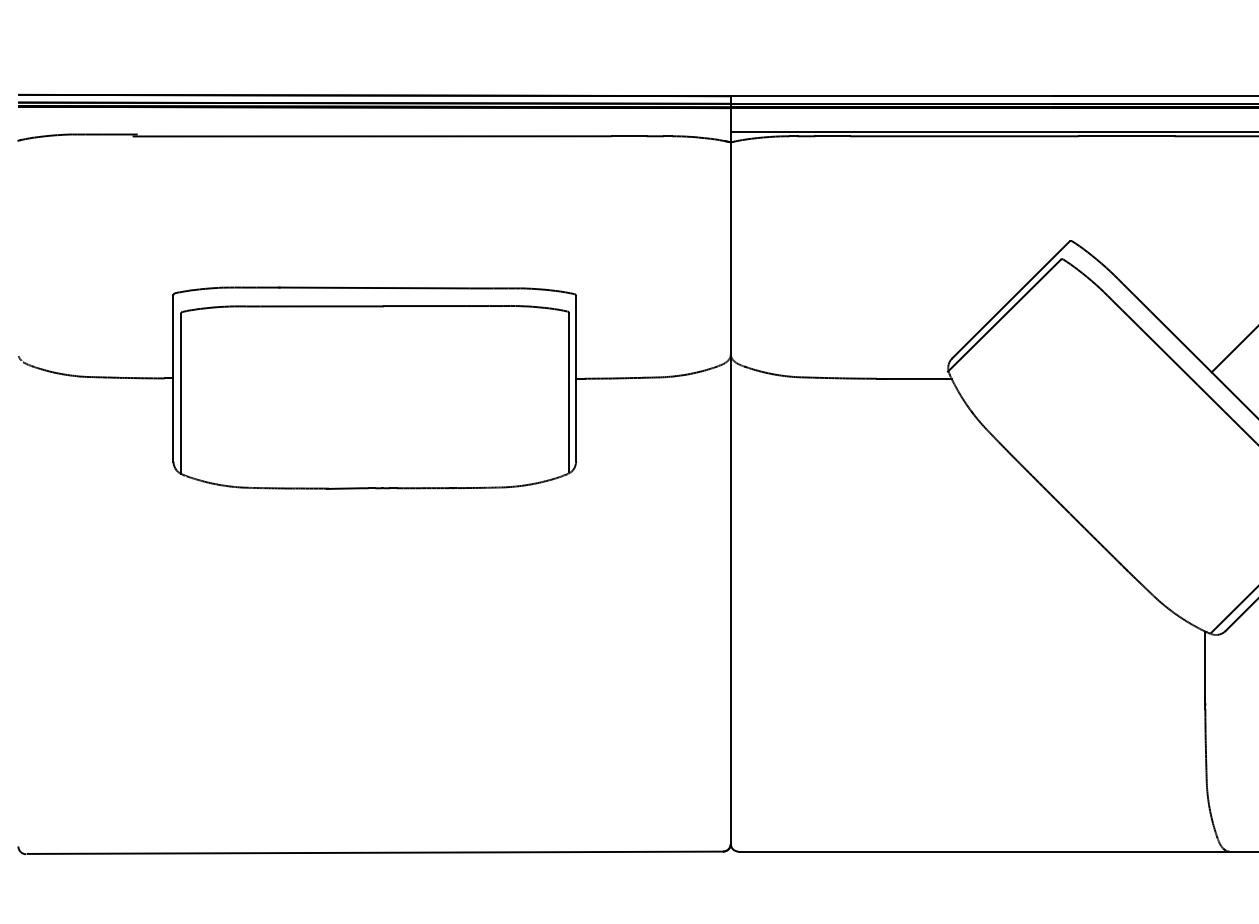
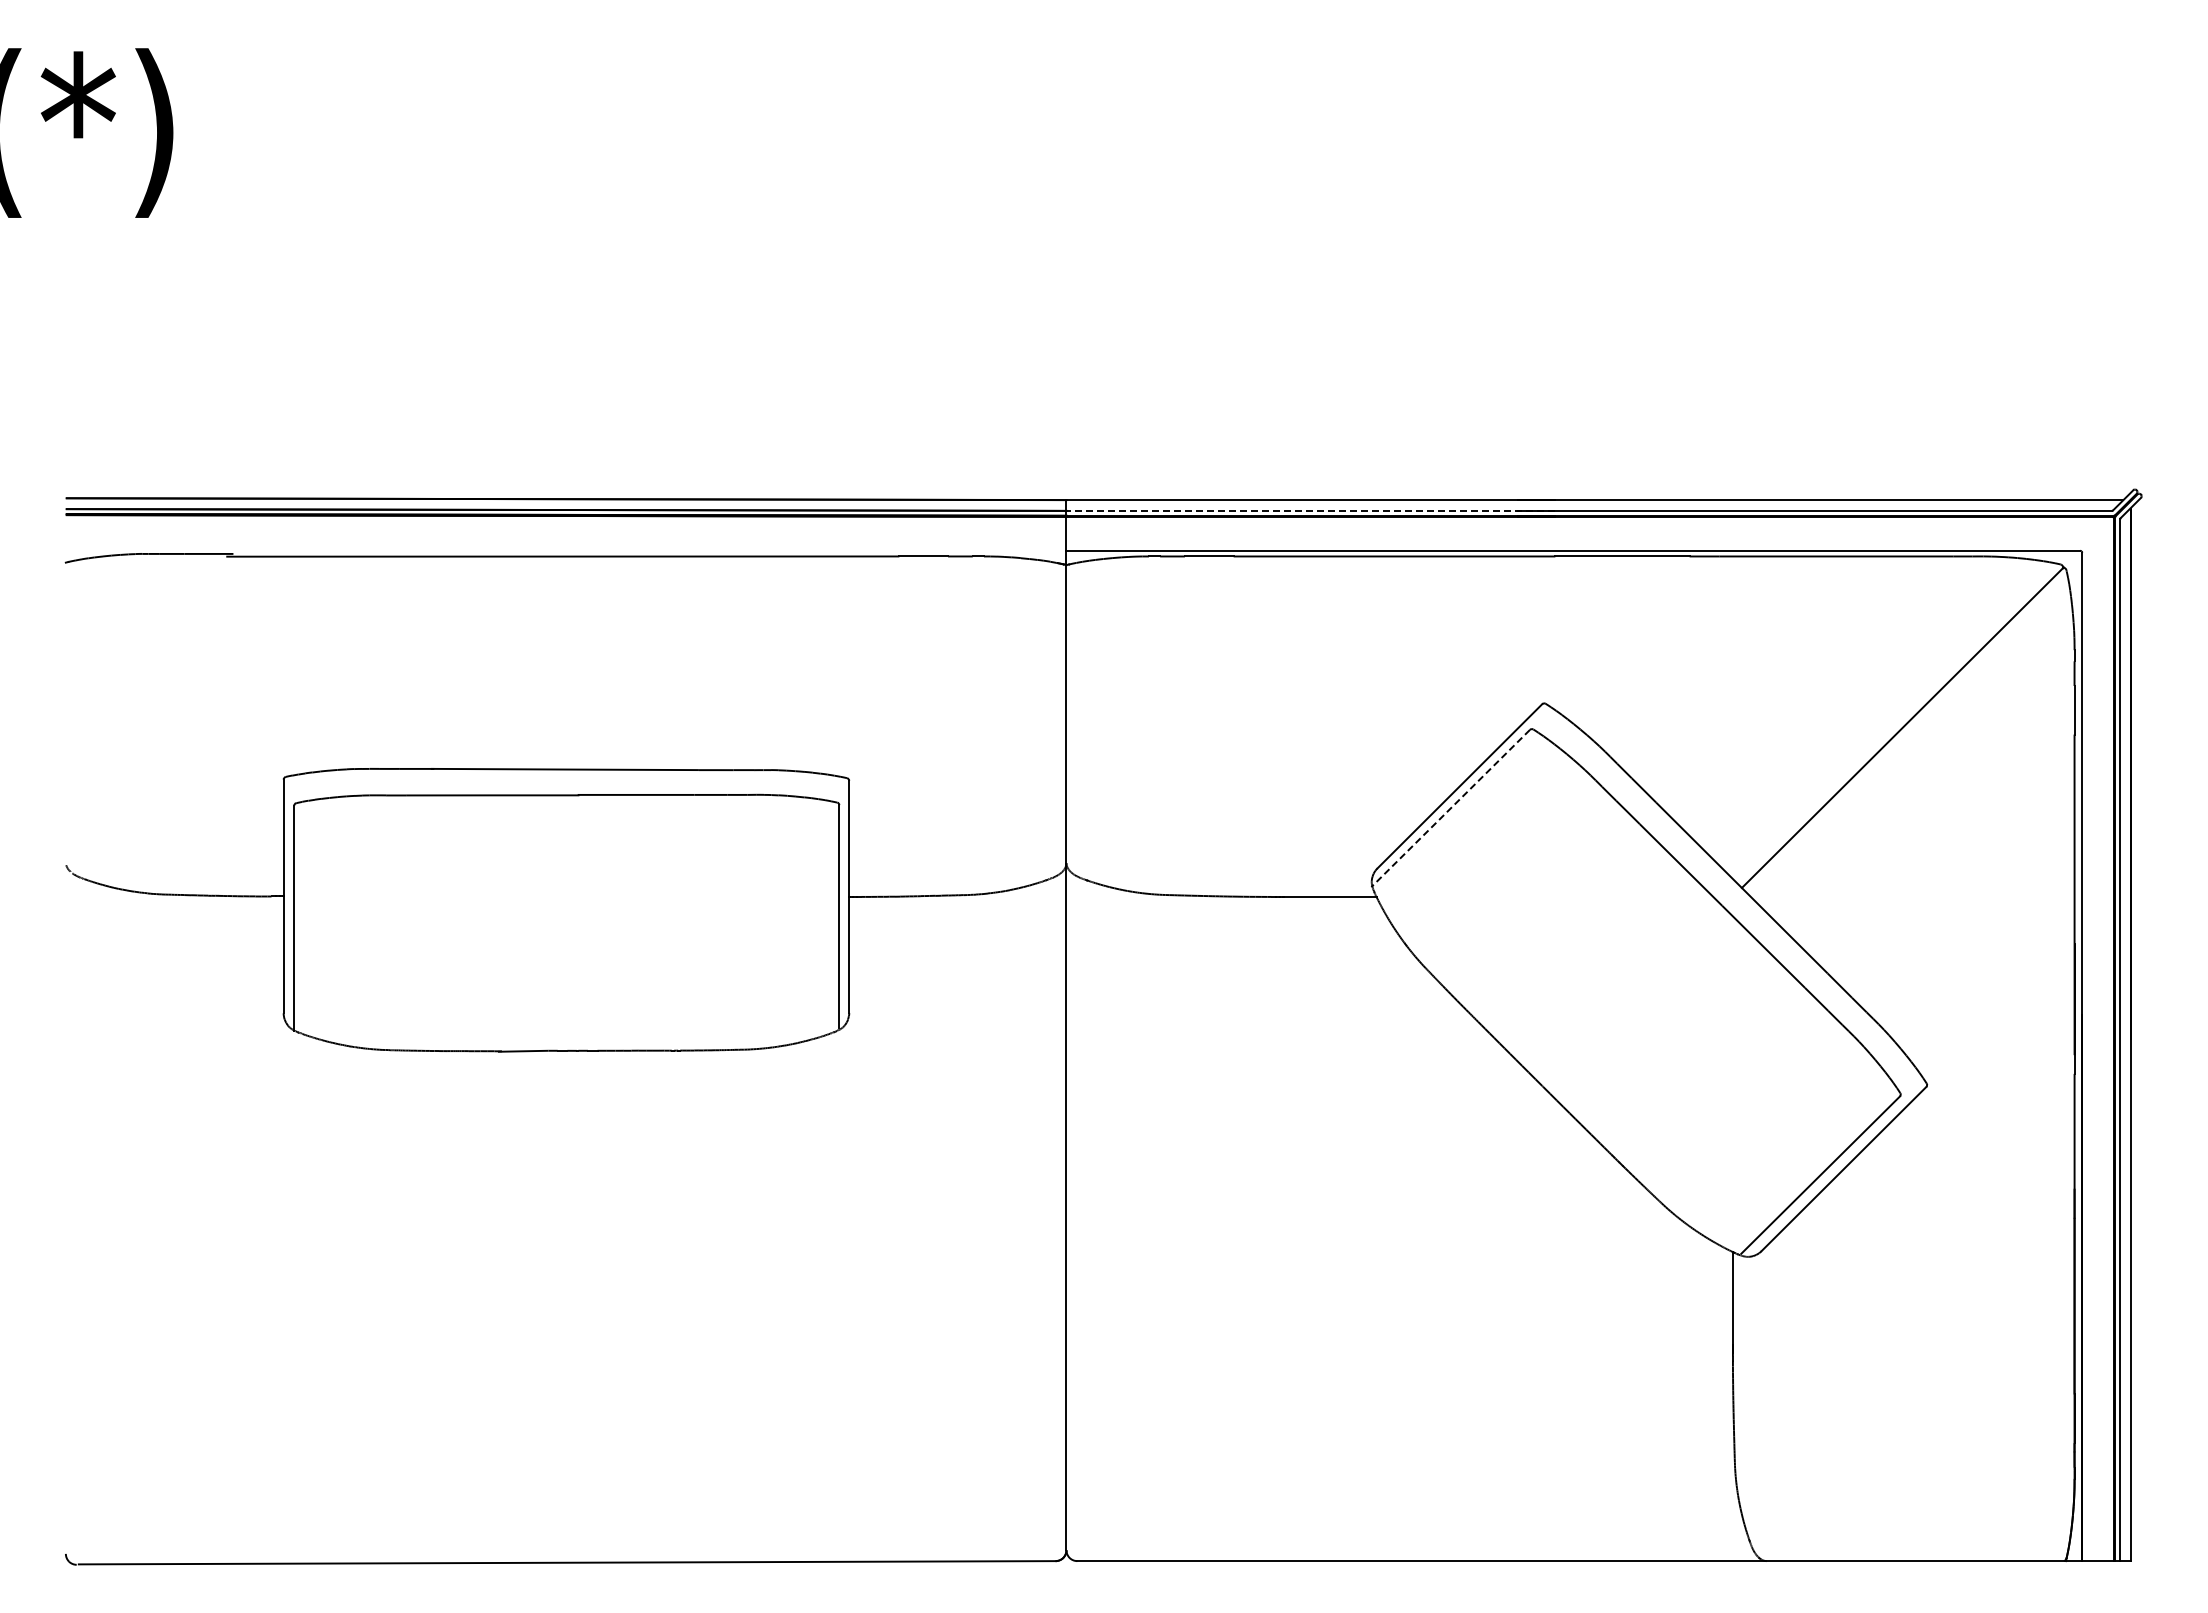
line: (904, 103) -> (1310, 510), solid -> dashed
line: (1004, 315) -> (1450, 808), solid -> dashed

